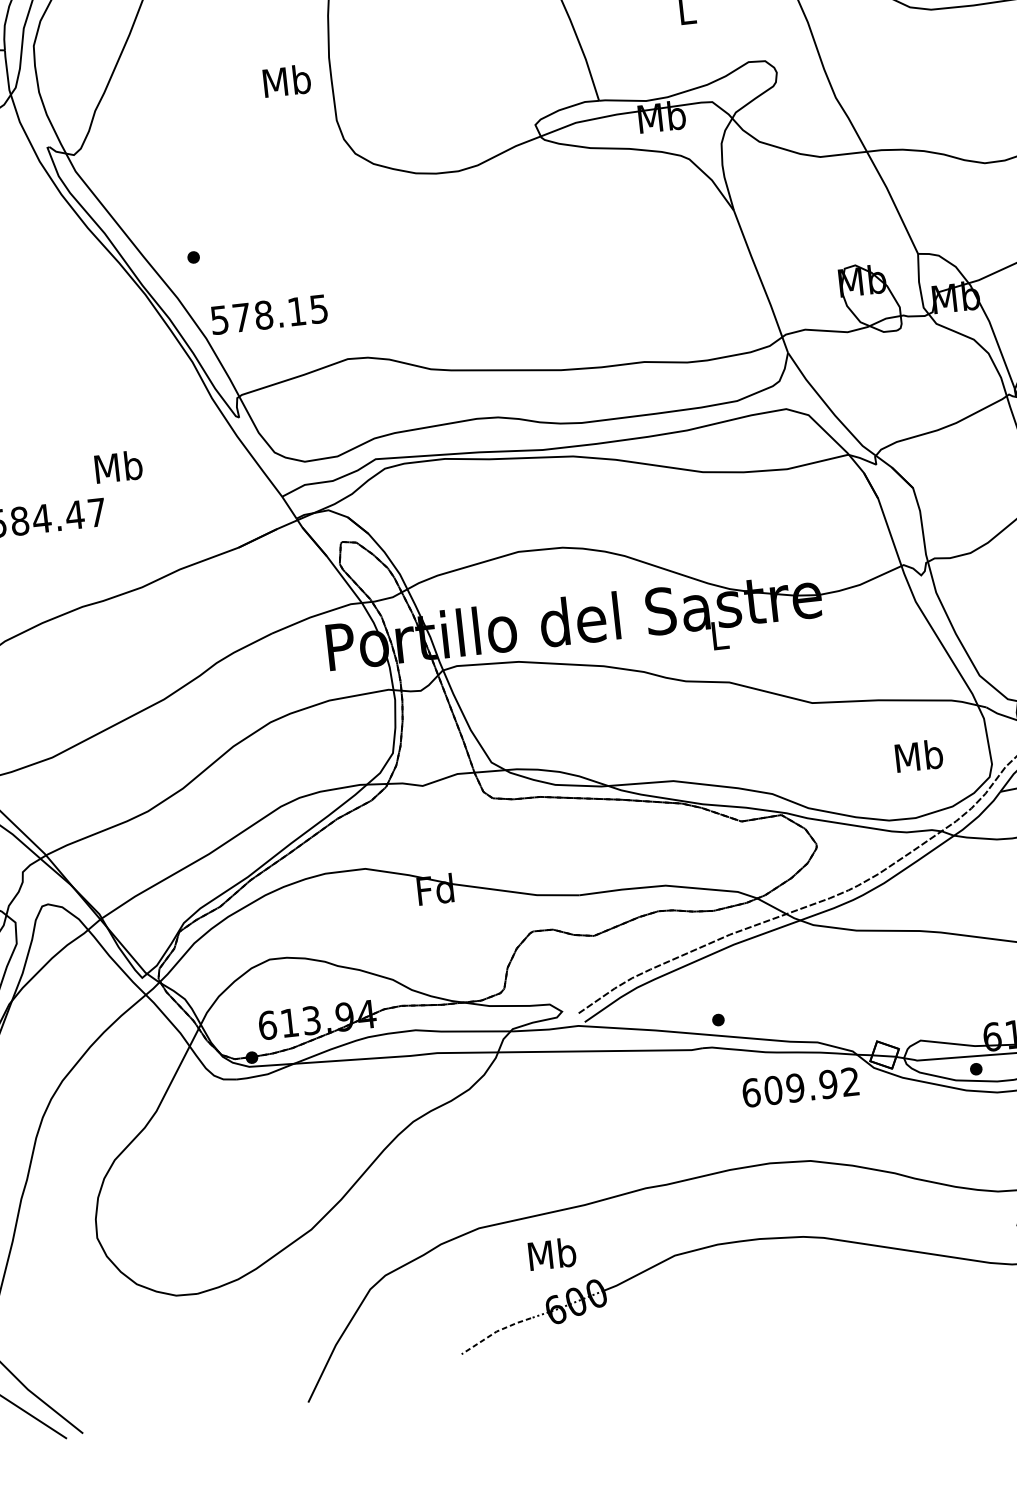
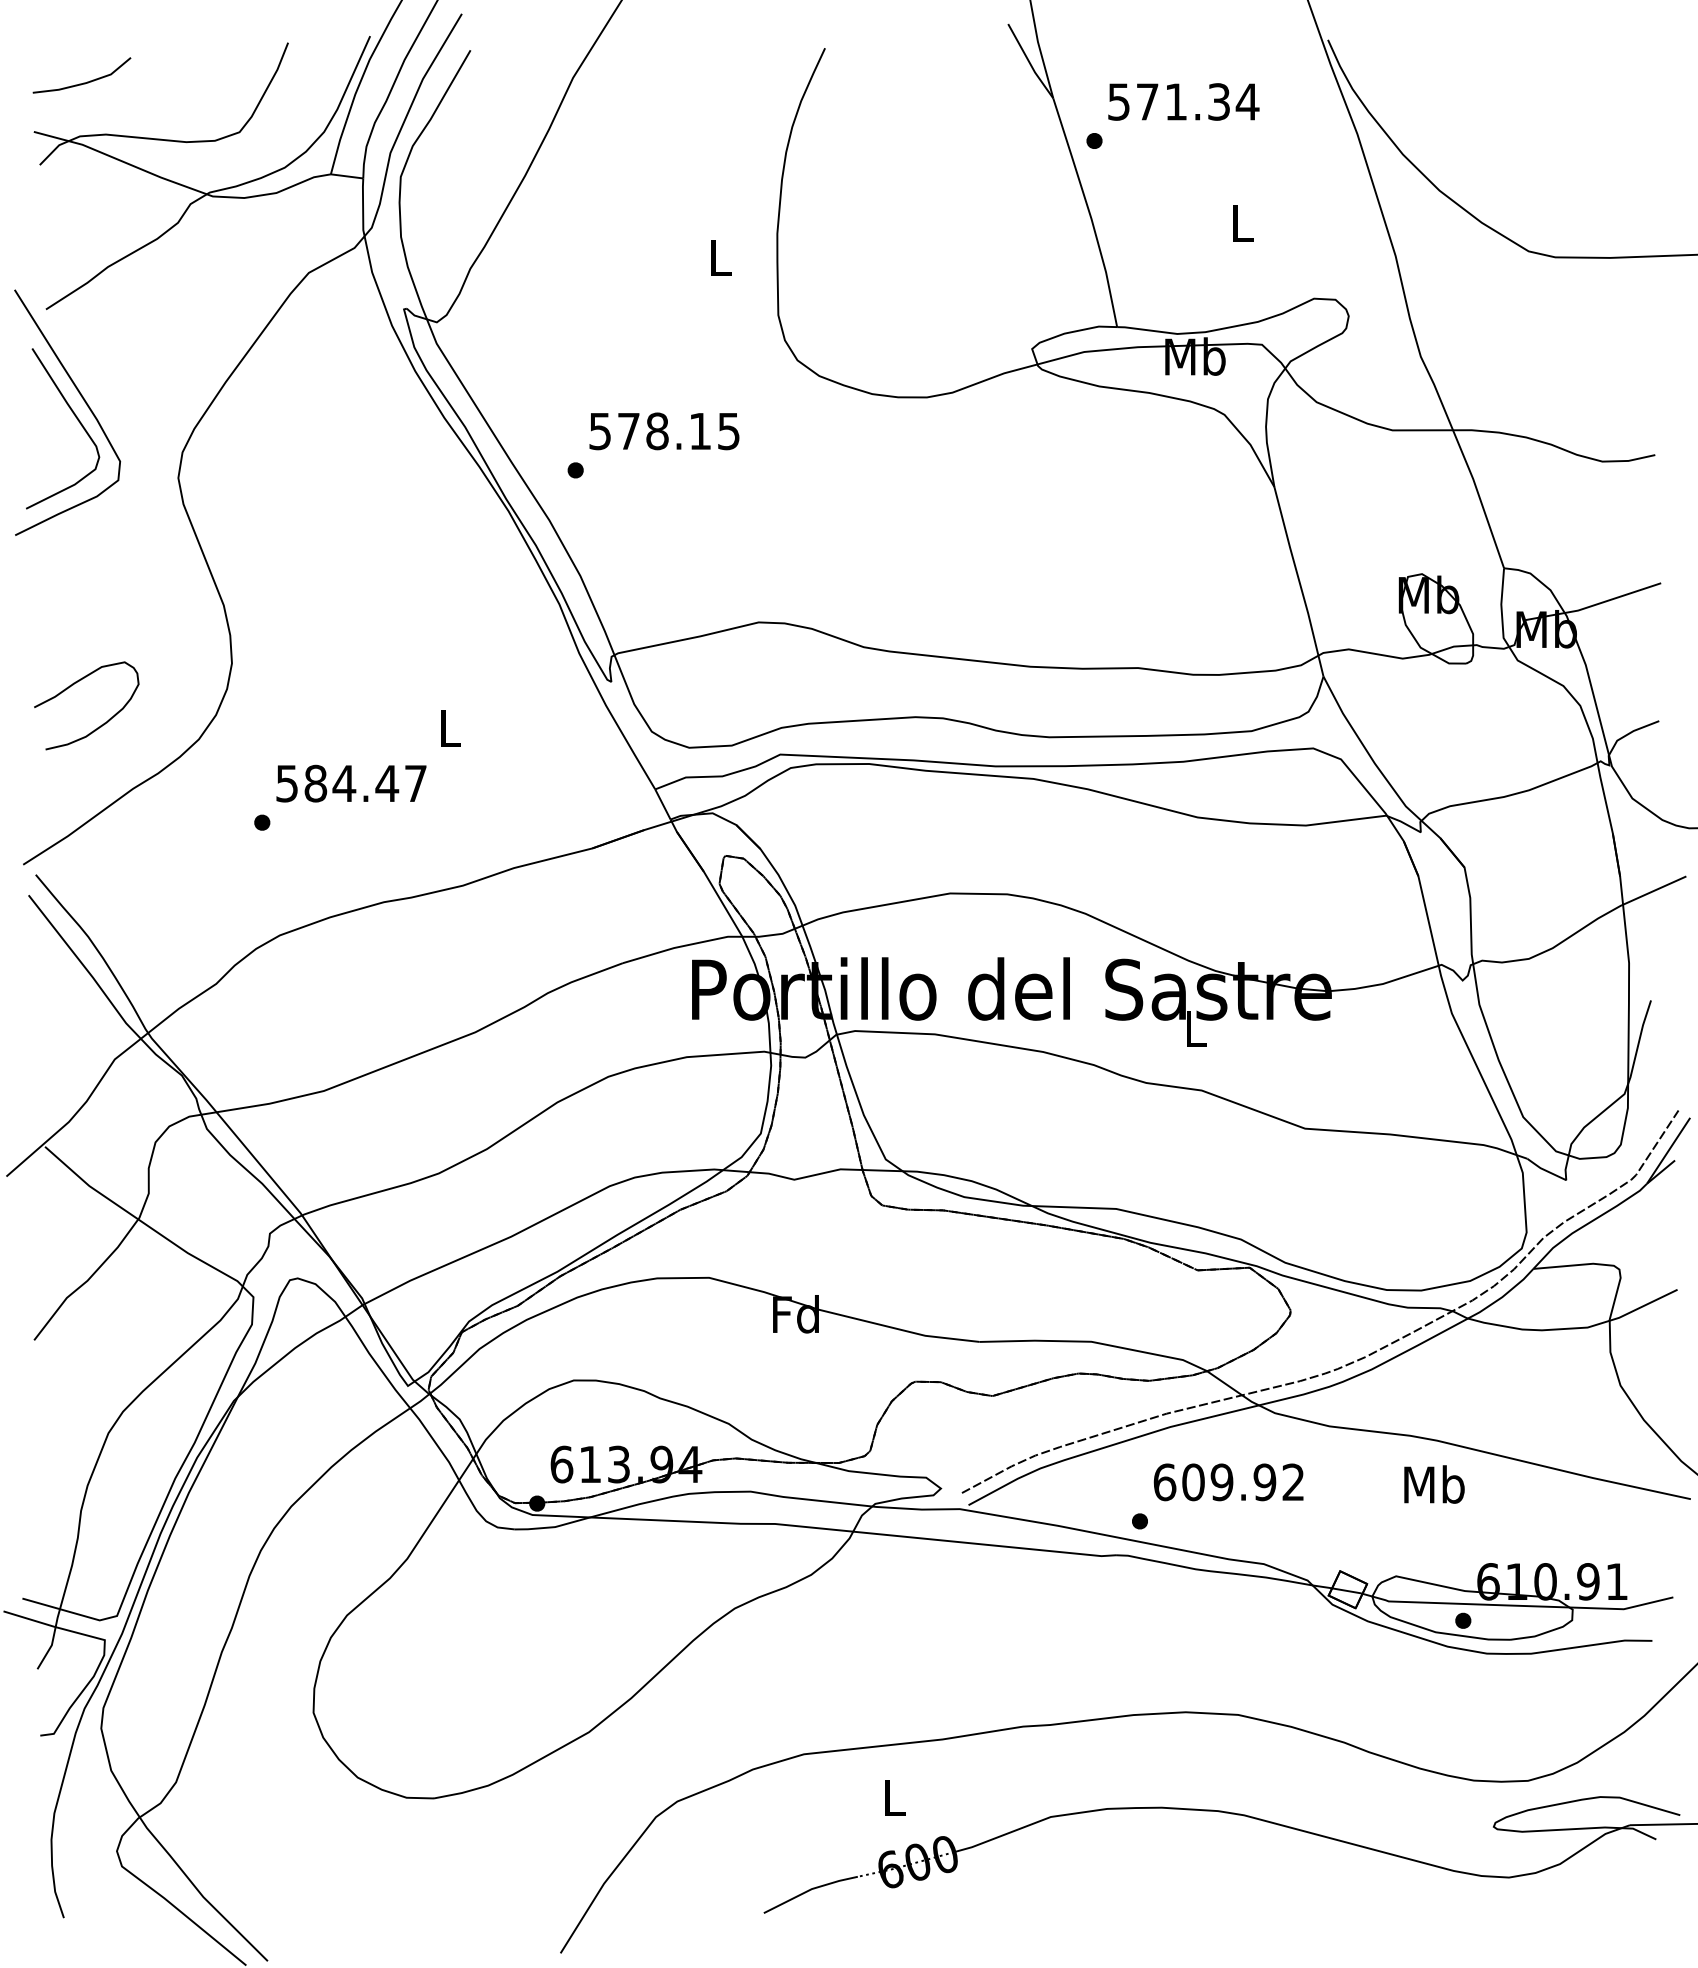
text: (287, 80) -> (720, 257), Mb -> L
text: (269, 314) -> (664, 431), moved
text: (119, 466) -> (450, 727), Mb -> L
text: (919, 755) -> (1434, 1484), moved
text: (800, 1087) -> (1228, 1482), moved
text: (552, 1253) -> (894, 1797), Mb -> L
line: (495, 1332) -> (810, 1889), dashed -> solid

